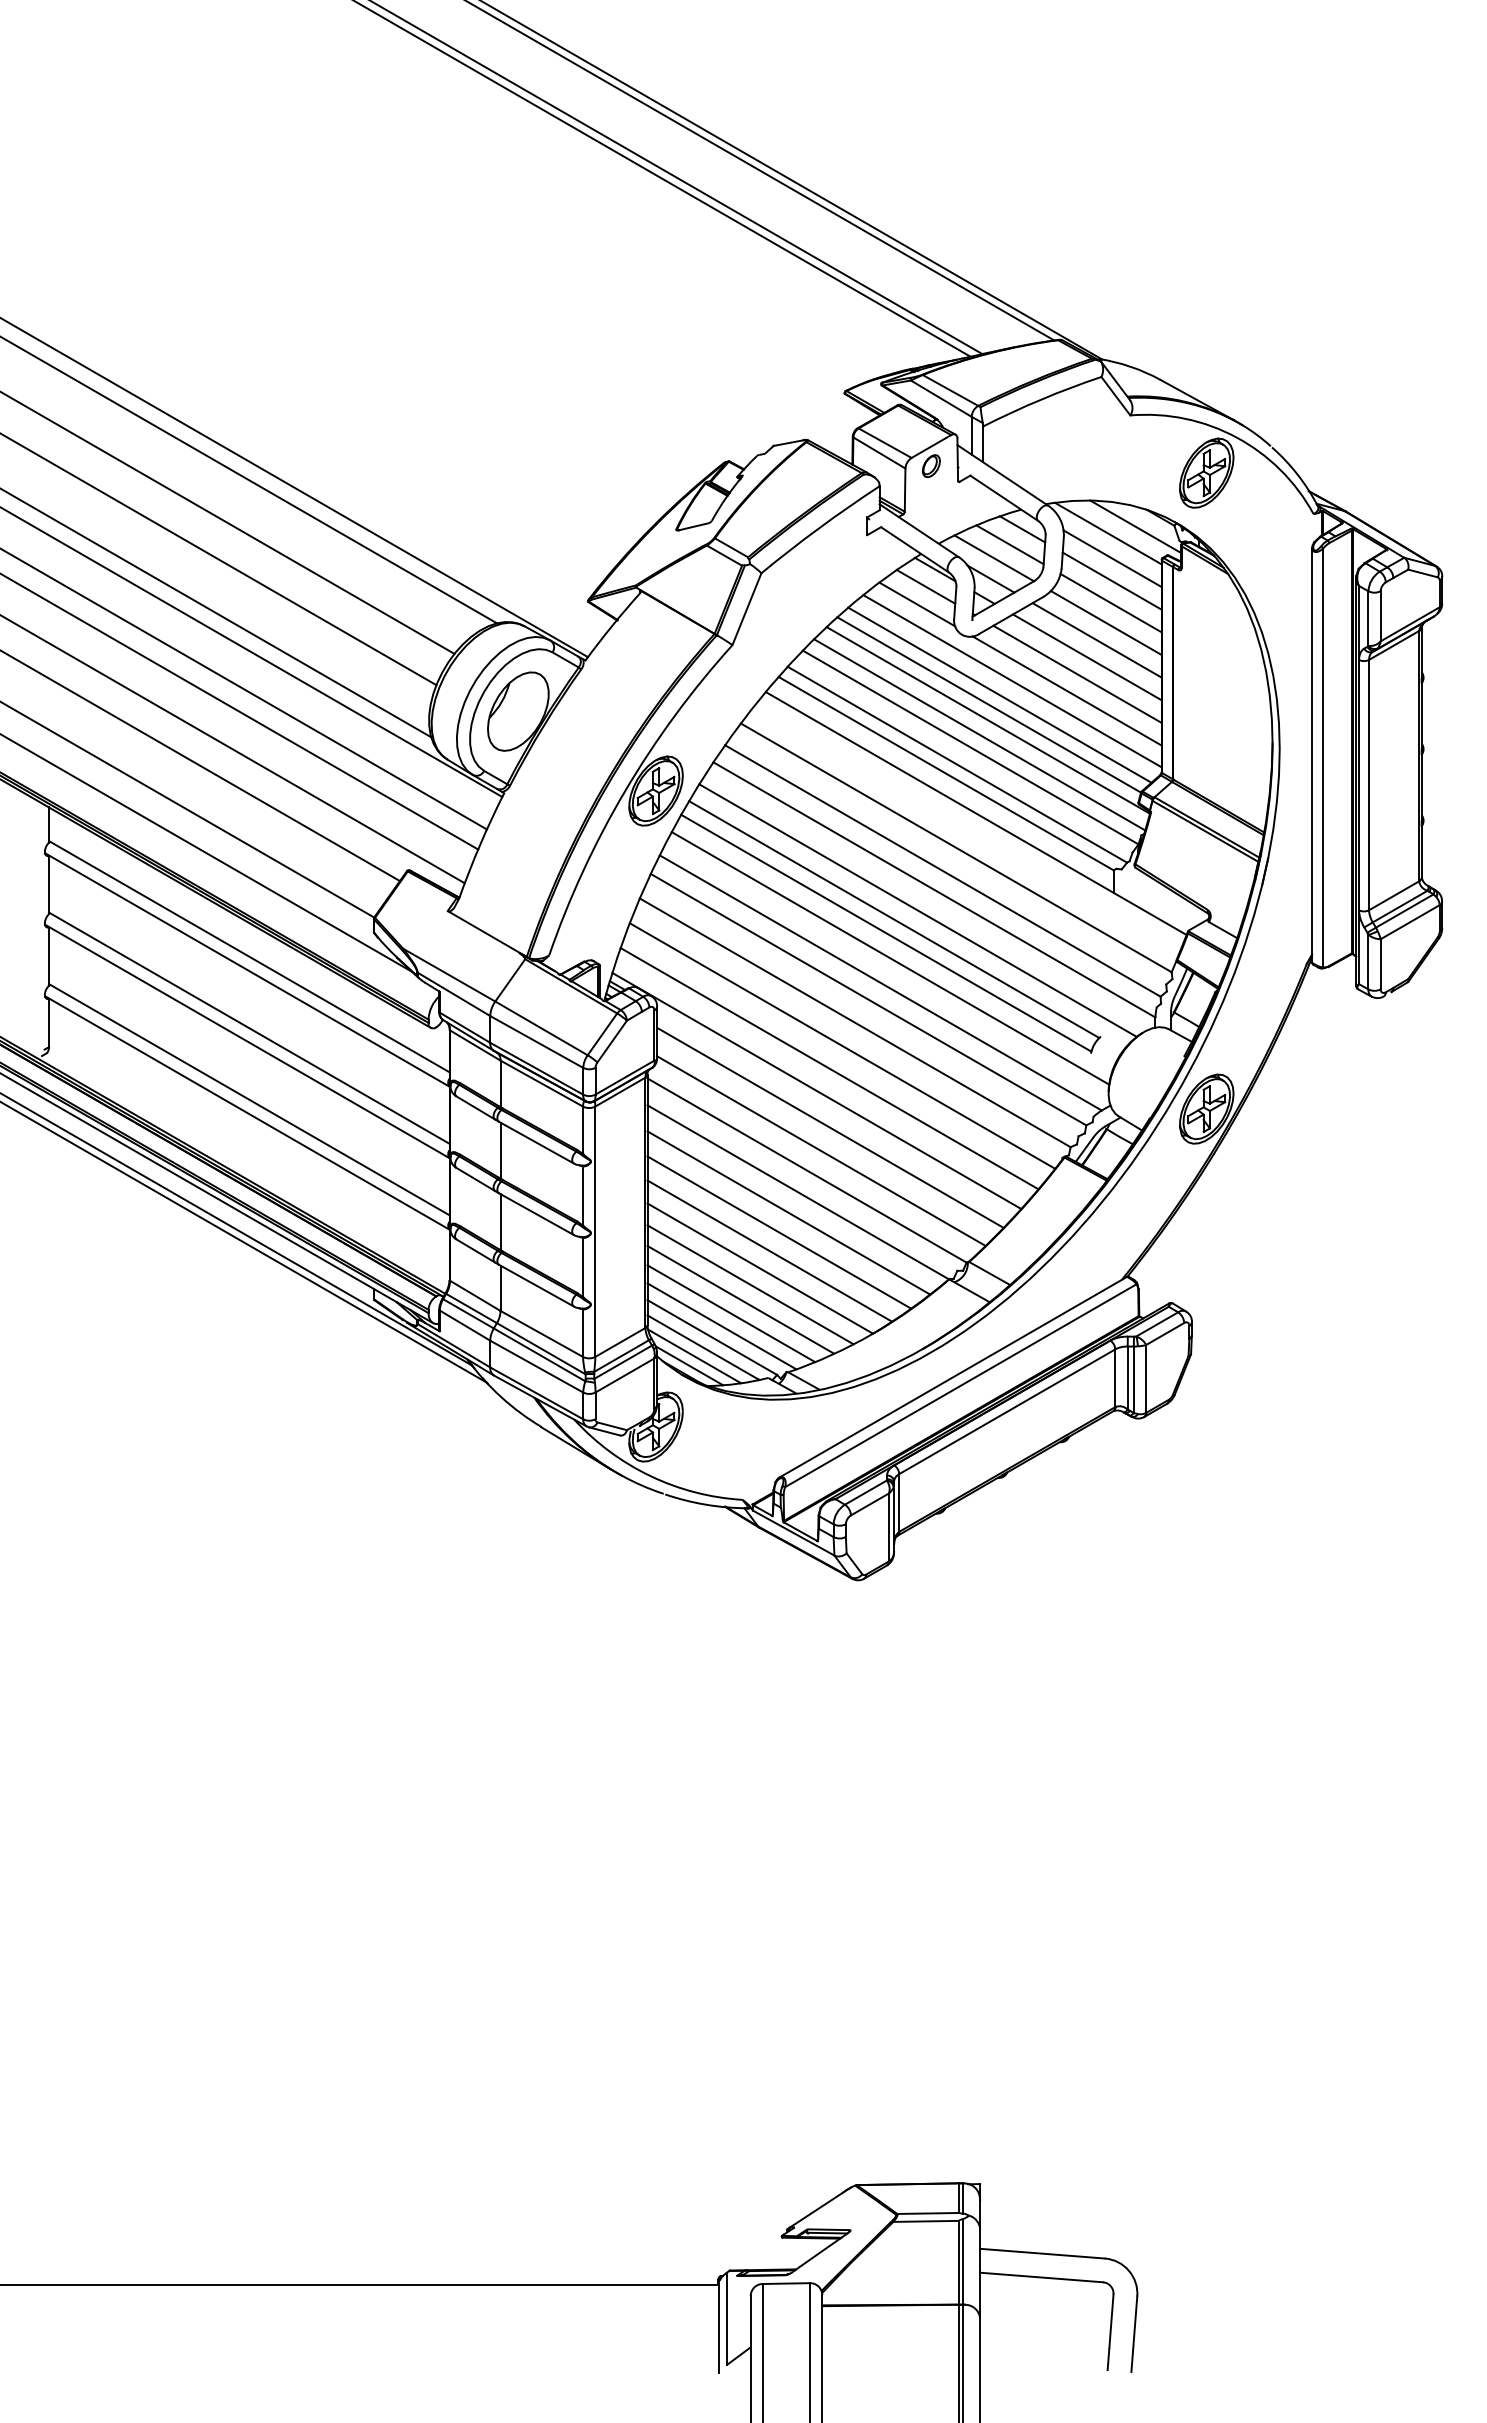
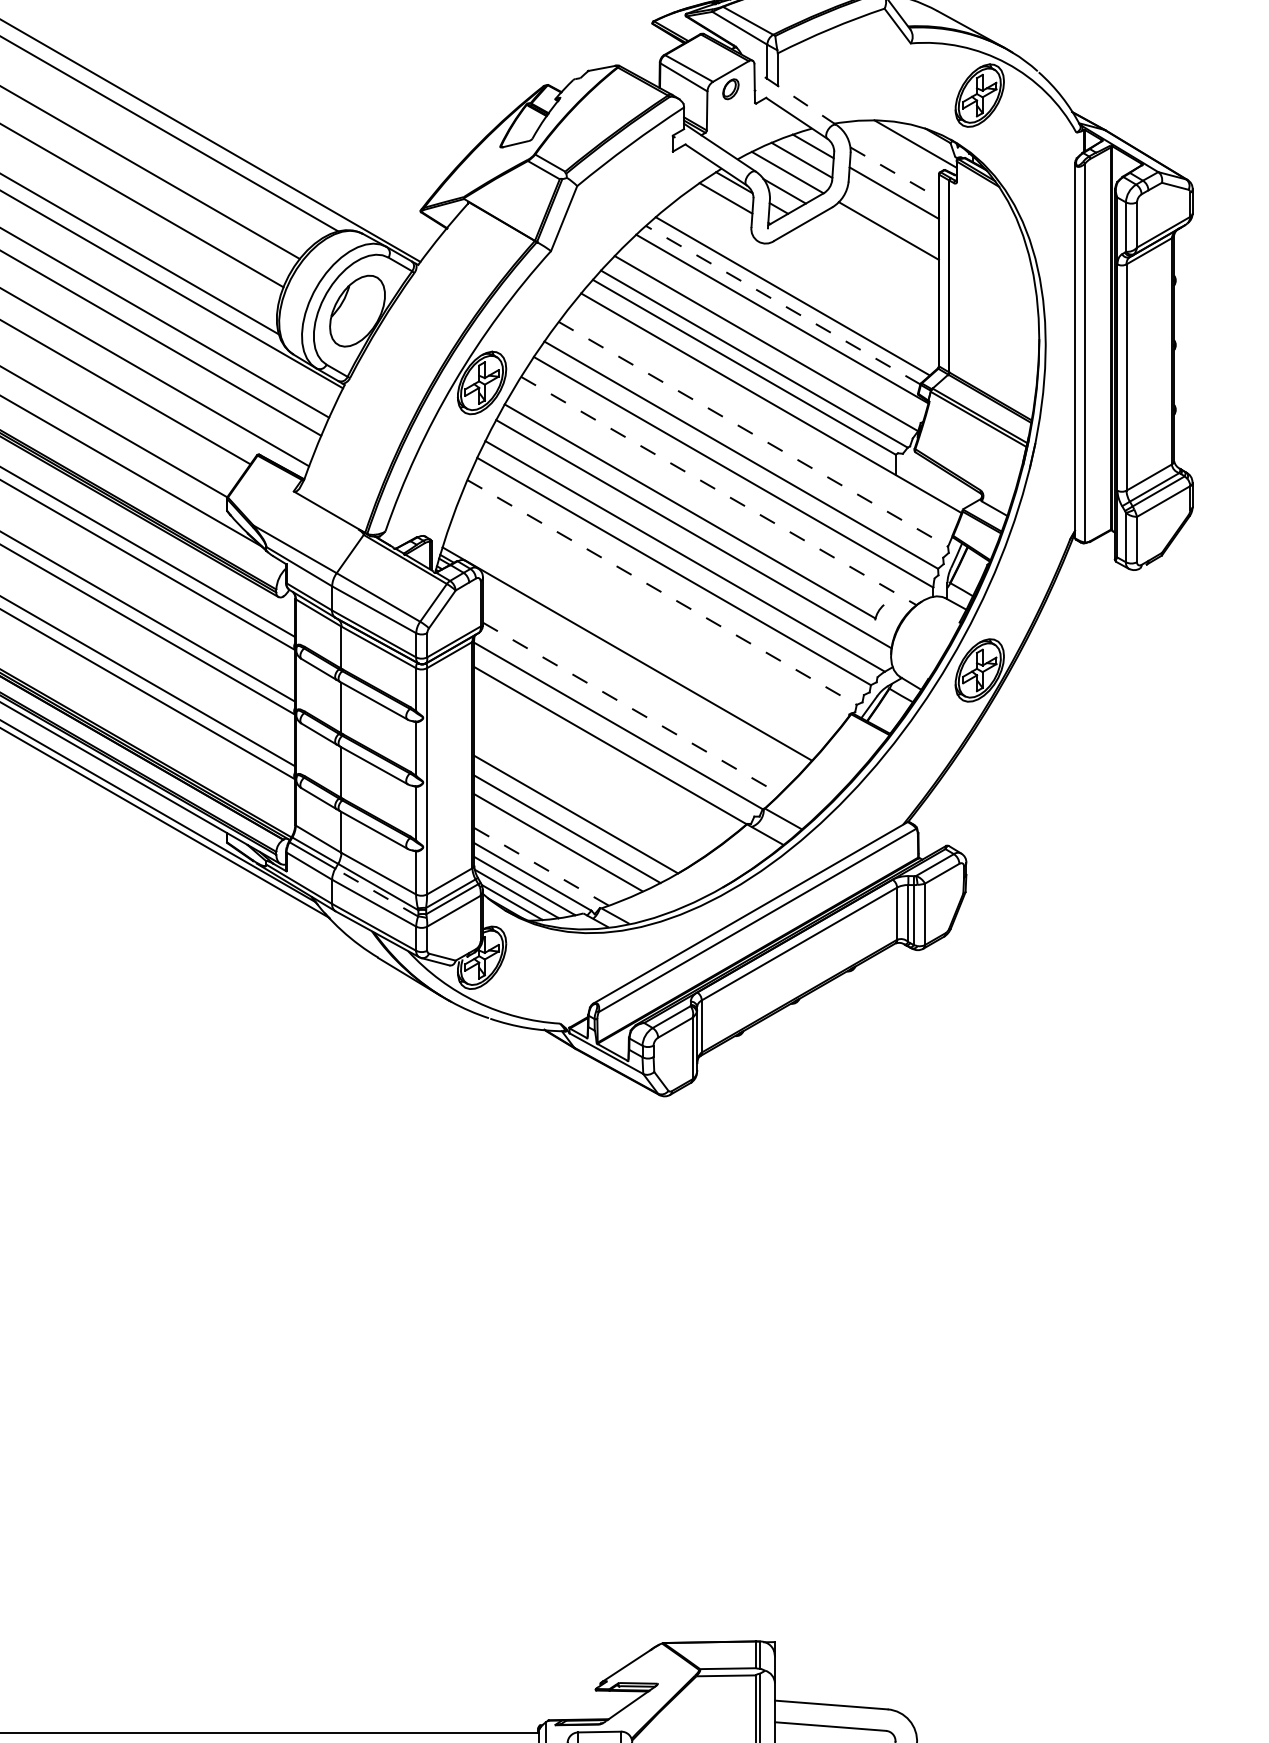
line: (1002, 475) -> (795, 97), solid -> dashed
line: (1107, 533) -> (890, 150), removed
line: (1112, 558) -> (894, 172), solid -> dashed
line: (1110, 602) -> (892, 212), removed
line: (917, 604) -> (718, 214), removed
line: (1096, 640) -> (880, 246), removed
line: (1087, 657) -> (871, 262), removed
line: (1077, 673) -> (862, 276), removed
line: (1012, 681) -> (804, 283), removed
line: (1066, 690) -> (853, 292), removed
line: (988, 704) -> (782, 304), solid -> dashed
line: (979, 734) -> (774, 331), removed
line: (956, 847) -> (753, 433), solid -> dashed
line: (917, 910) -> (718, 490), solid -> dashed
line: (894, 919) -> (697, 499), removed
line: (855, 1022) -> (662, 592), solid -> dashed
line: (842, 1045) -> (650, 612), removed
line: (829, 1068) -> (638, 633), removed
line: (830, 1127) -> (639, 687), removed
line: (821, 1151) -> (631, 708), solid -> dashed
line: (788, 1212) -> (601, 763), removed
line: (779, 1232) -> (593, 781), removed
line: (769, 1250) -> (584, 798), removed
line: (731, 1313) -> (550, 855), removed
line: (722, 1326) -> (542, 866), solid -> dashed
line: (539, 1354) -> (376, 892), solid -> dashed

